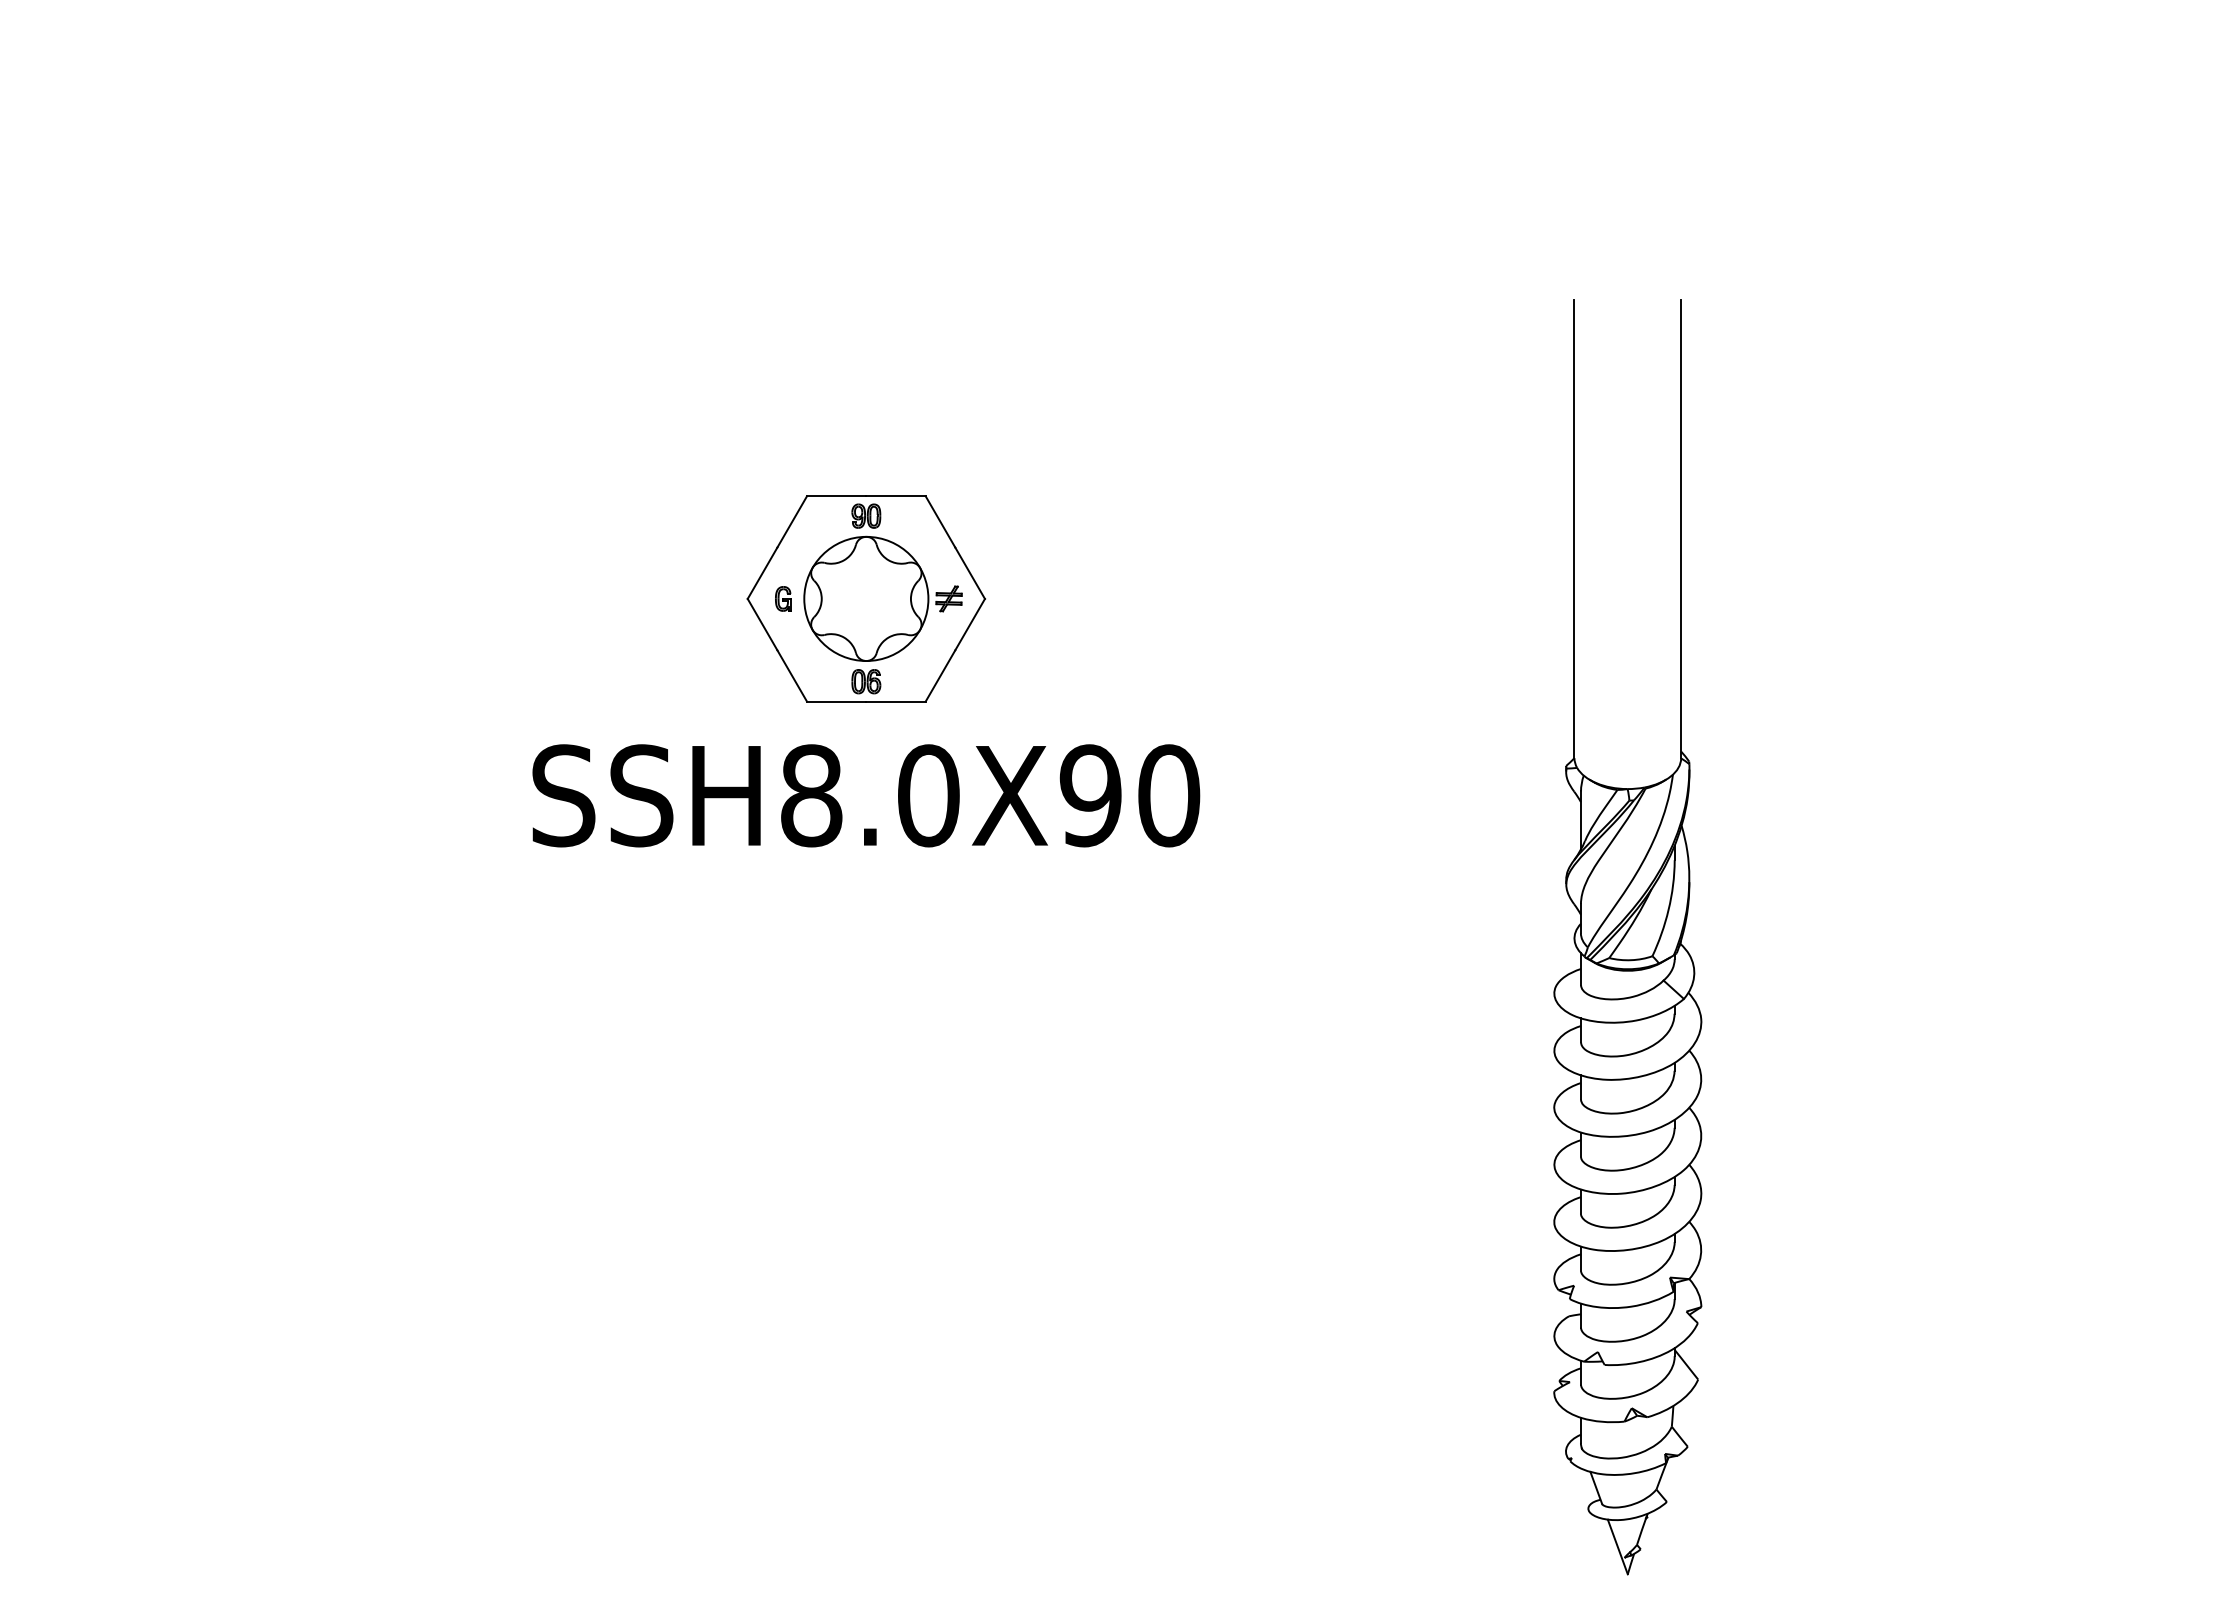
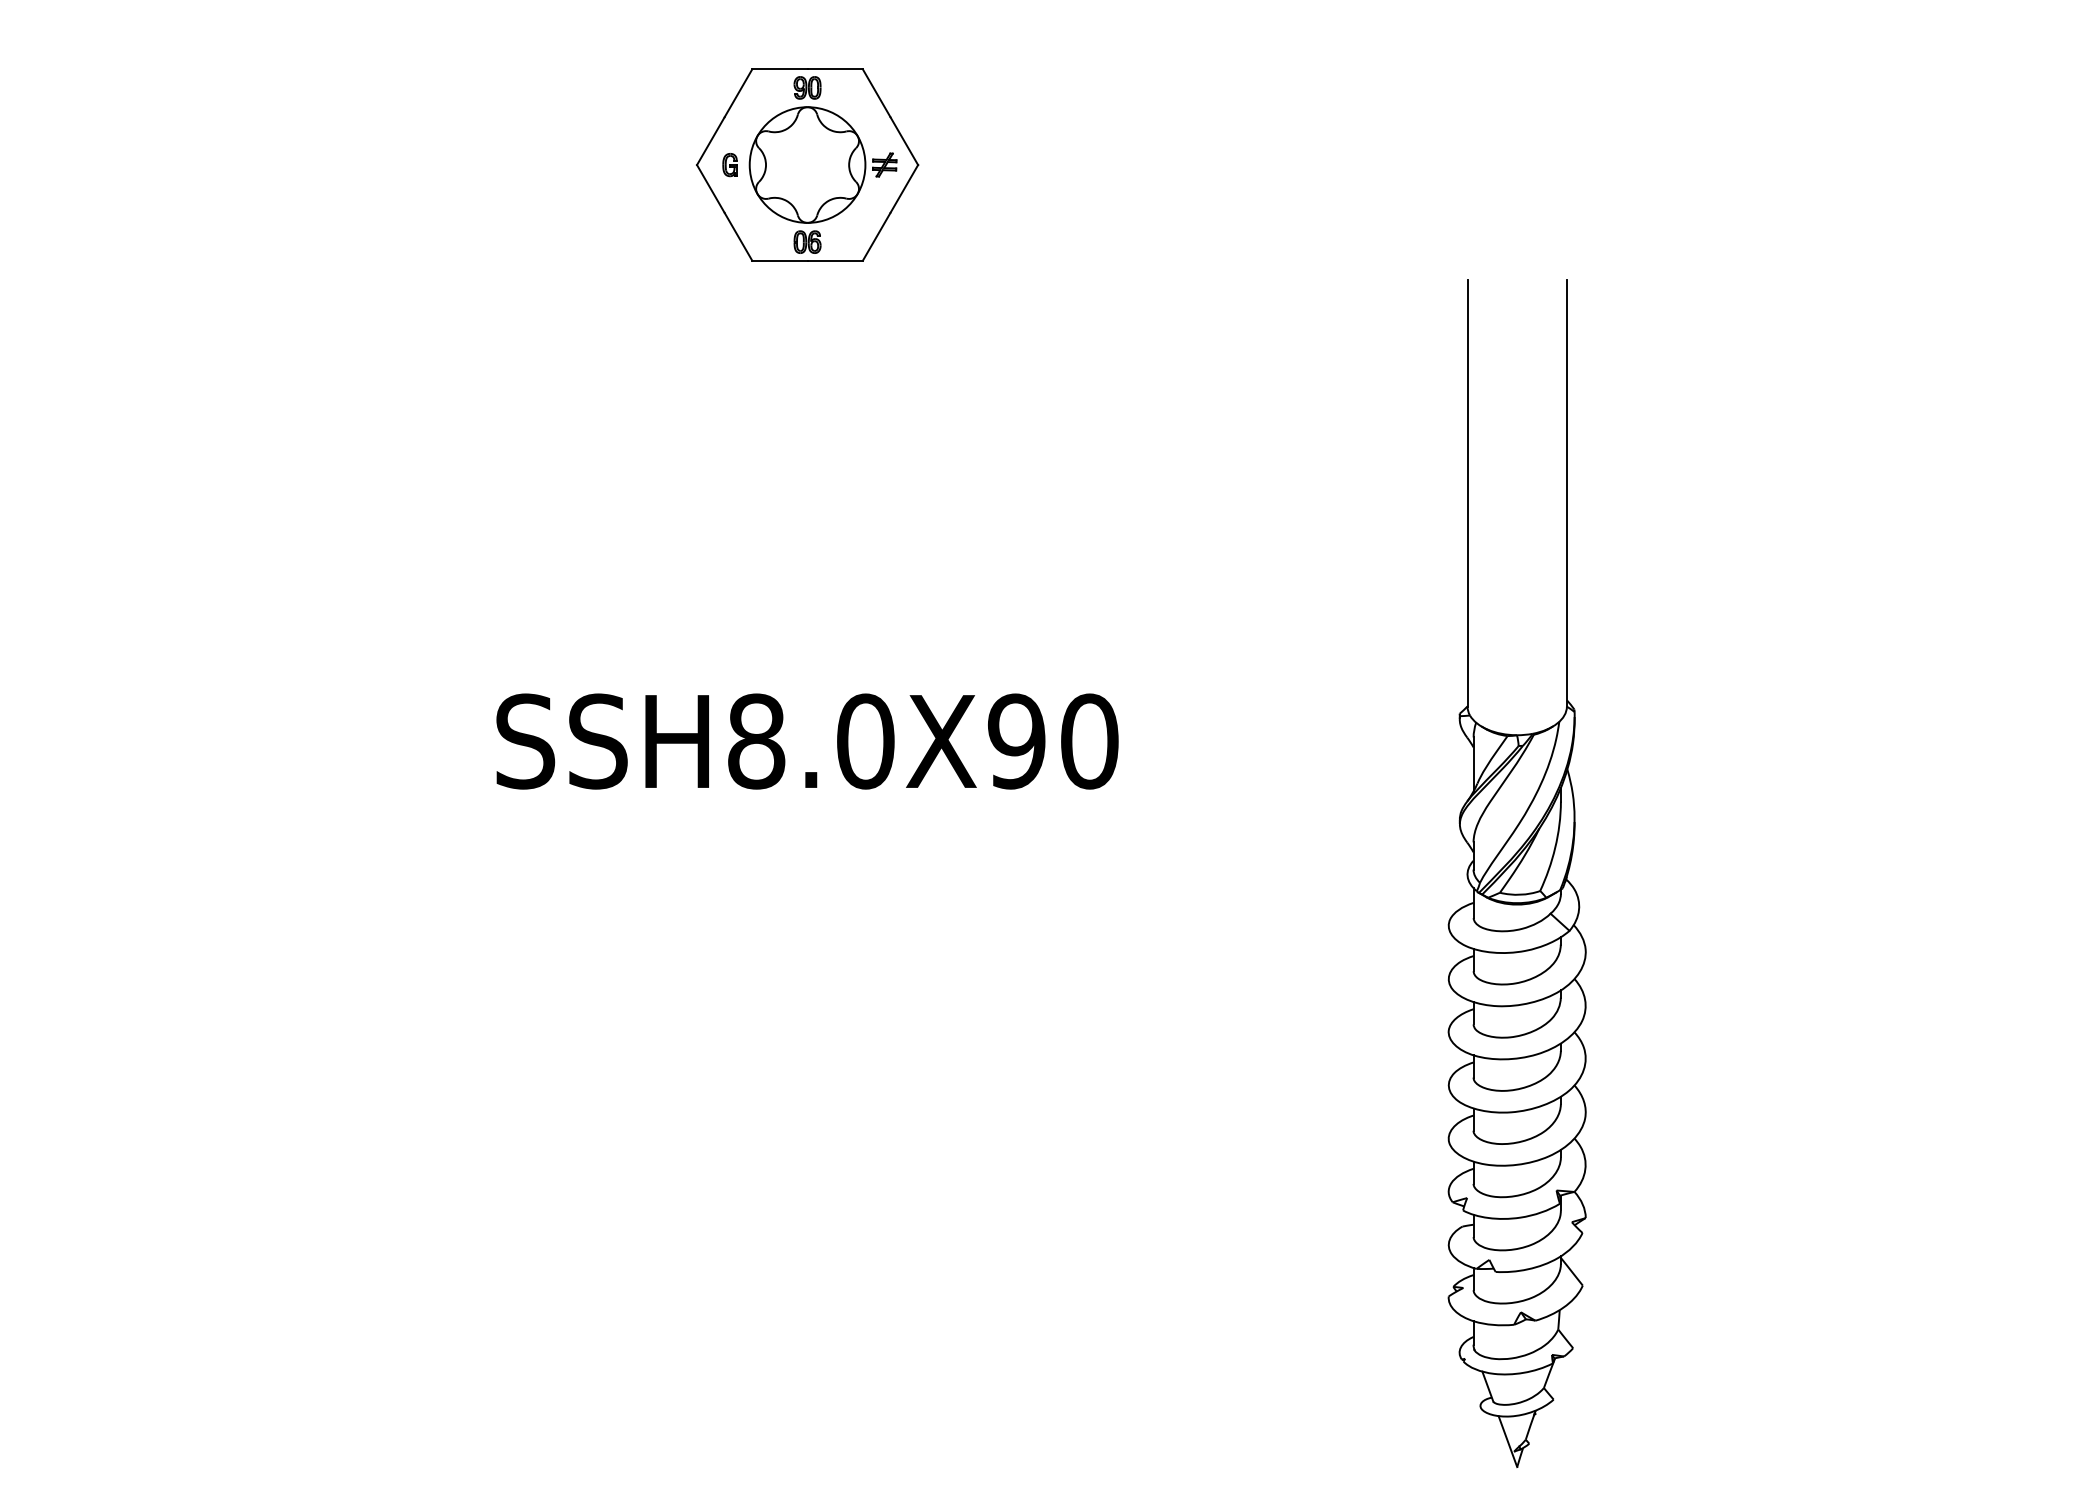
part: (866, 598) -> (807, 164), moved

